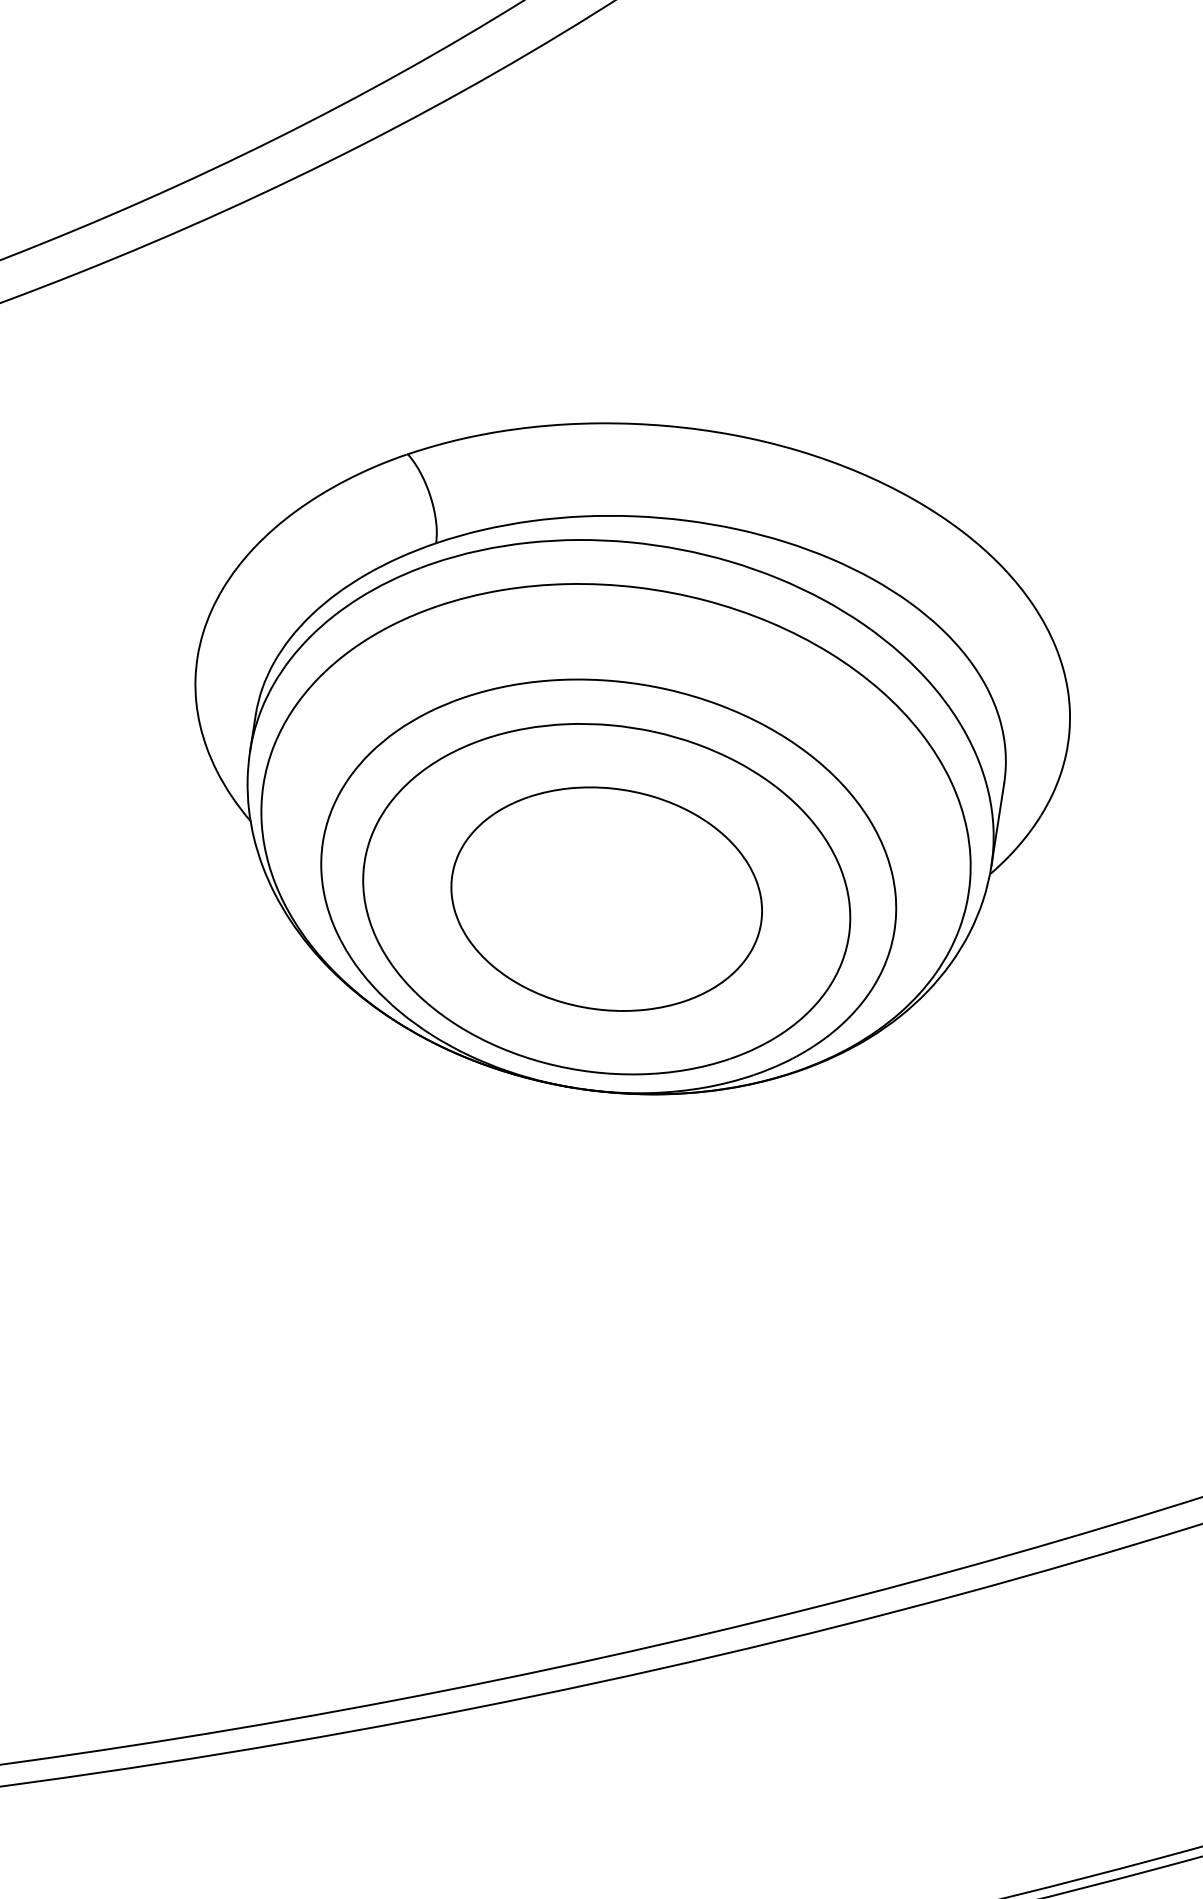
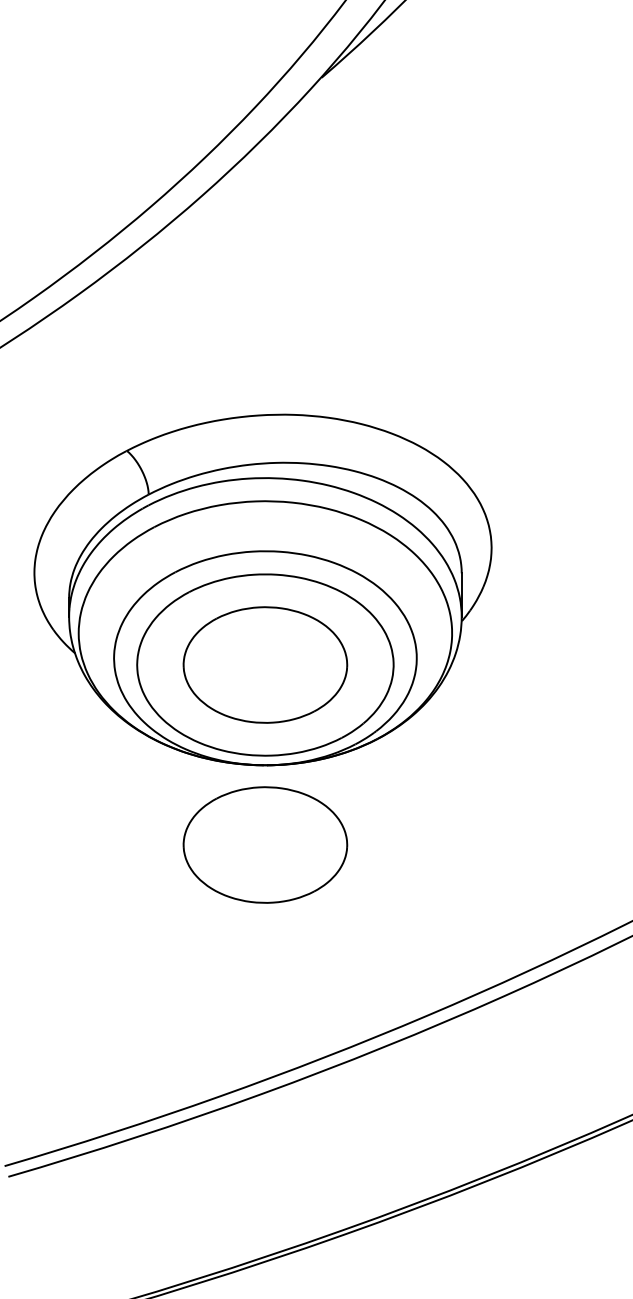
part: (554, 1238) -> (265, 844), added

